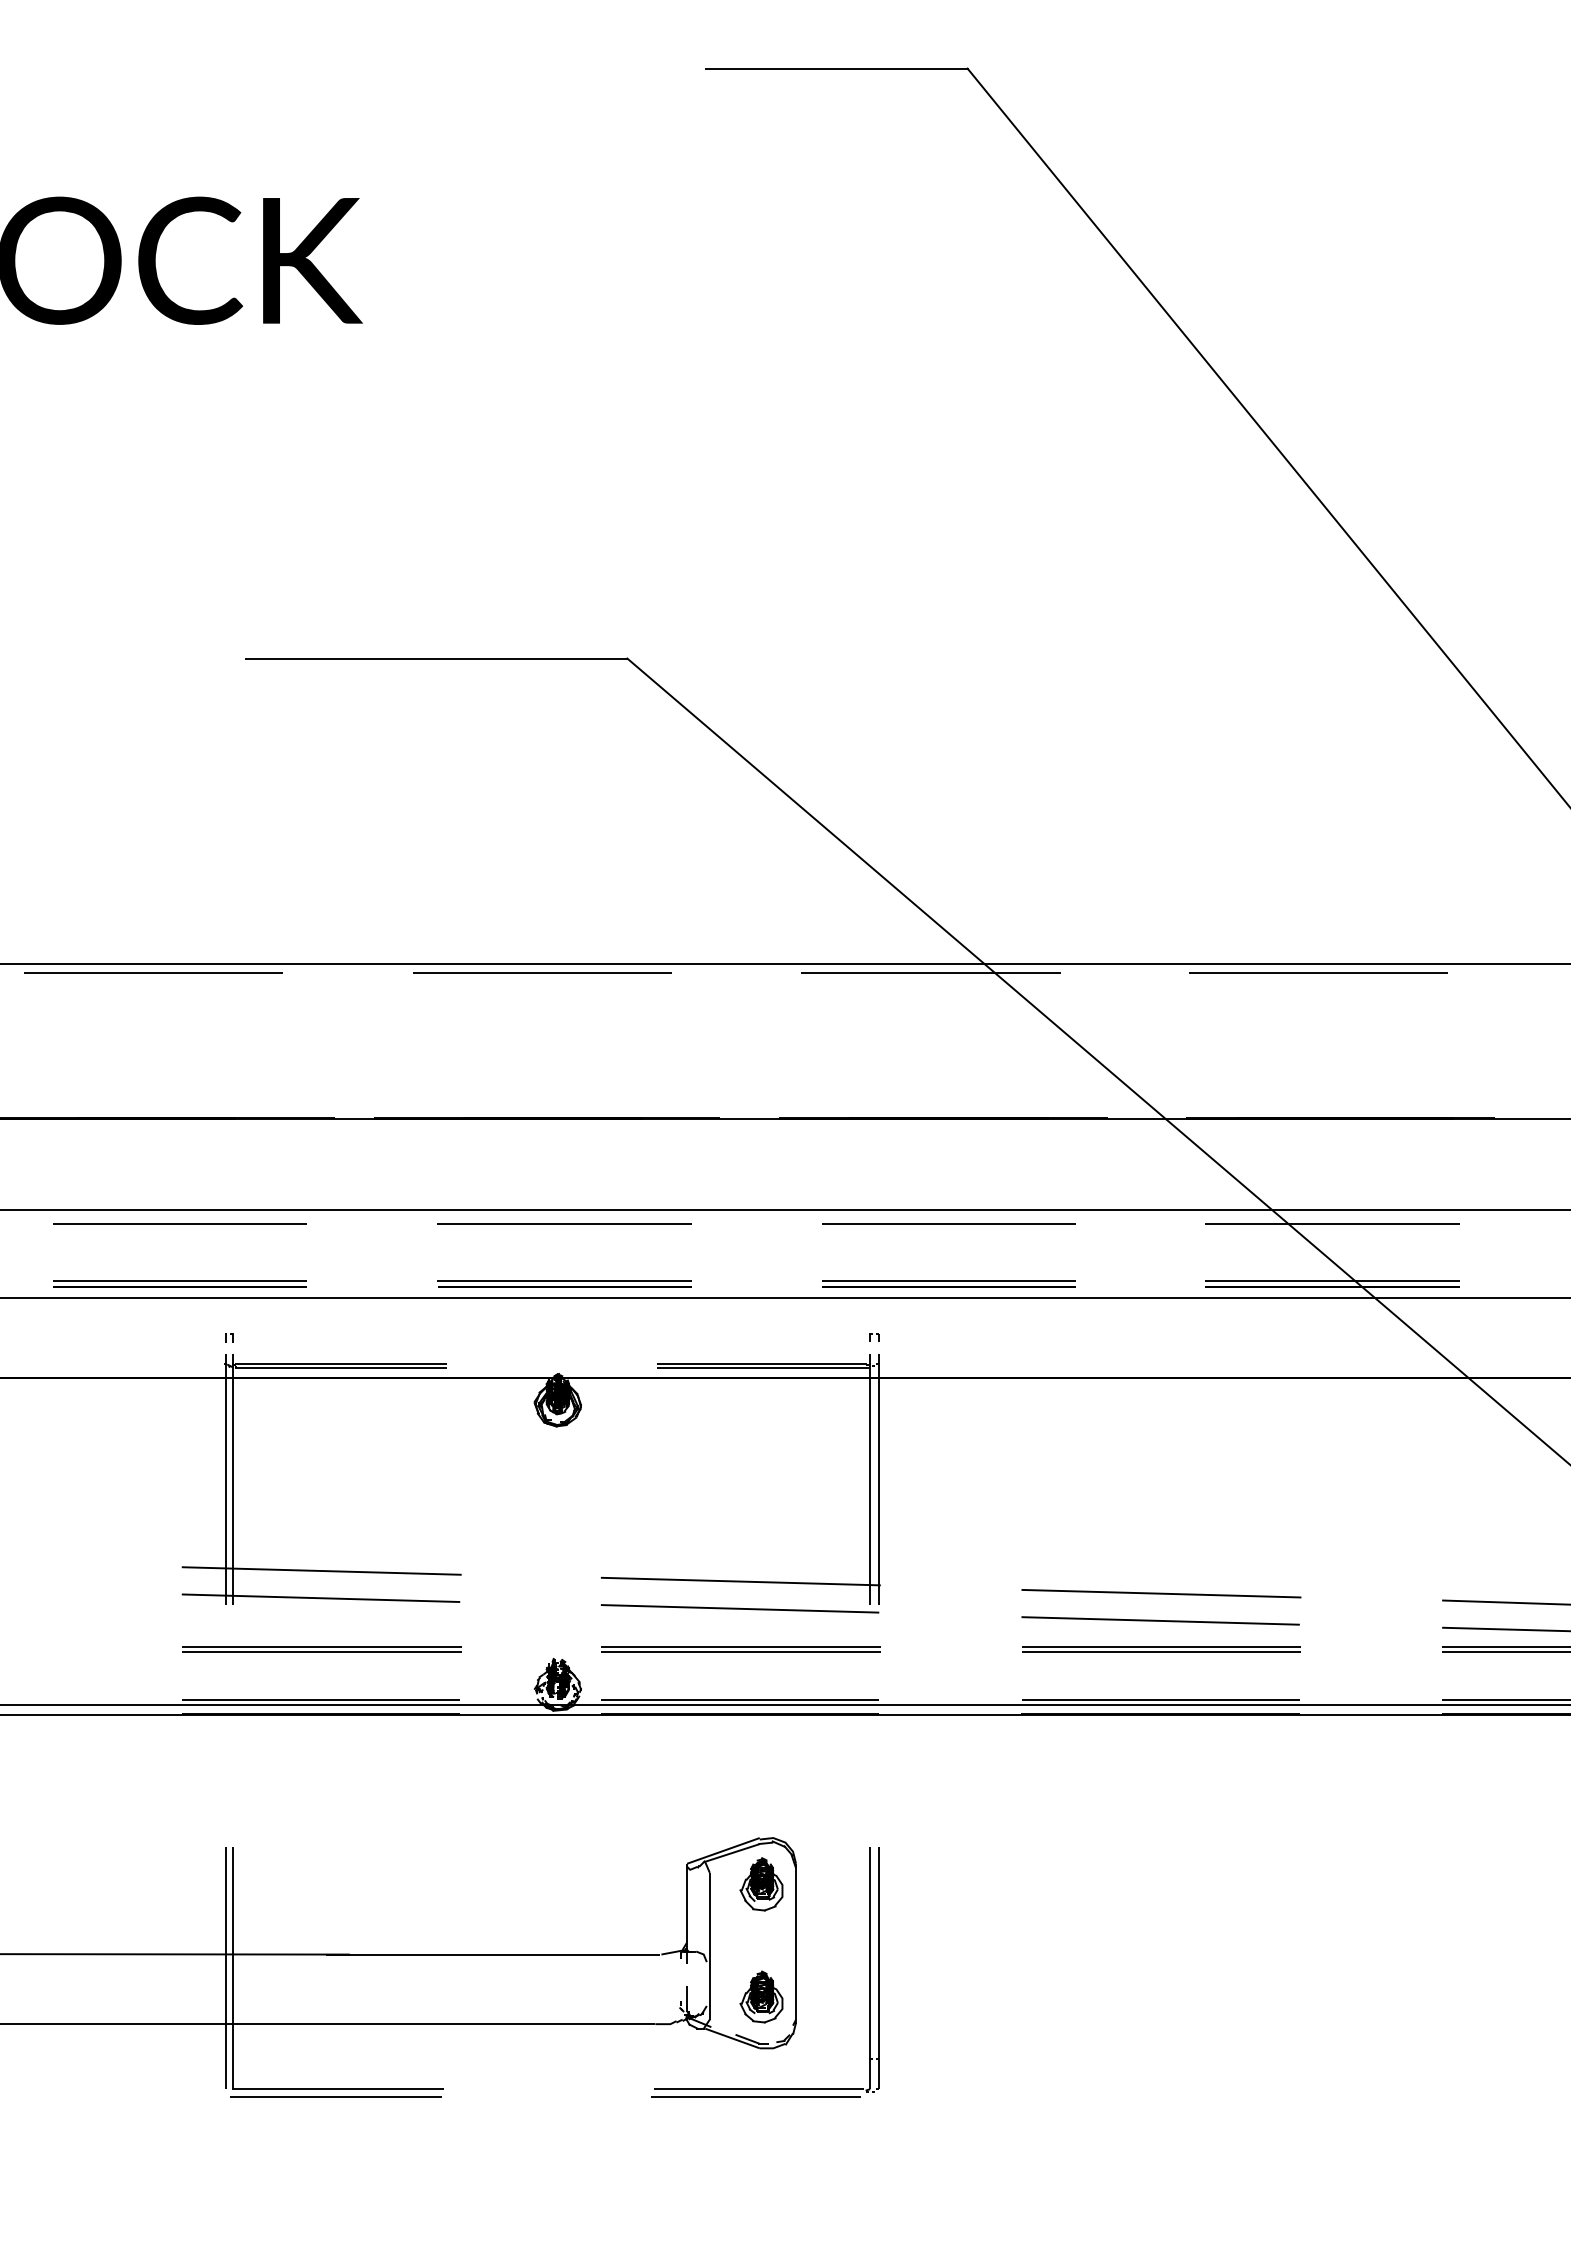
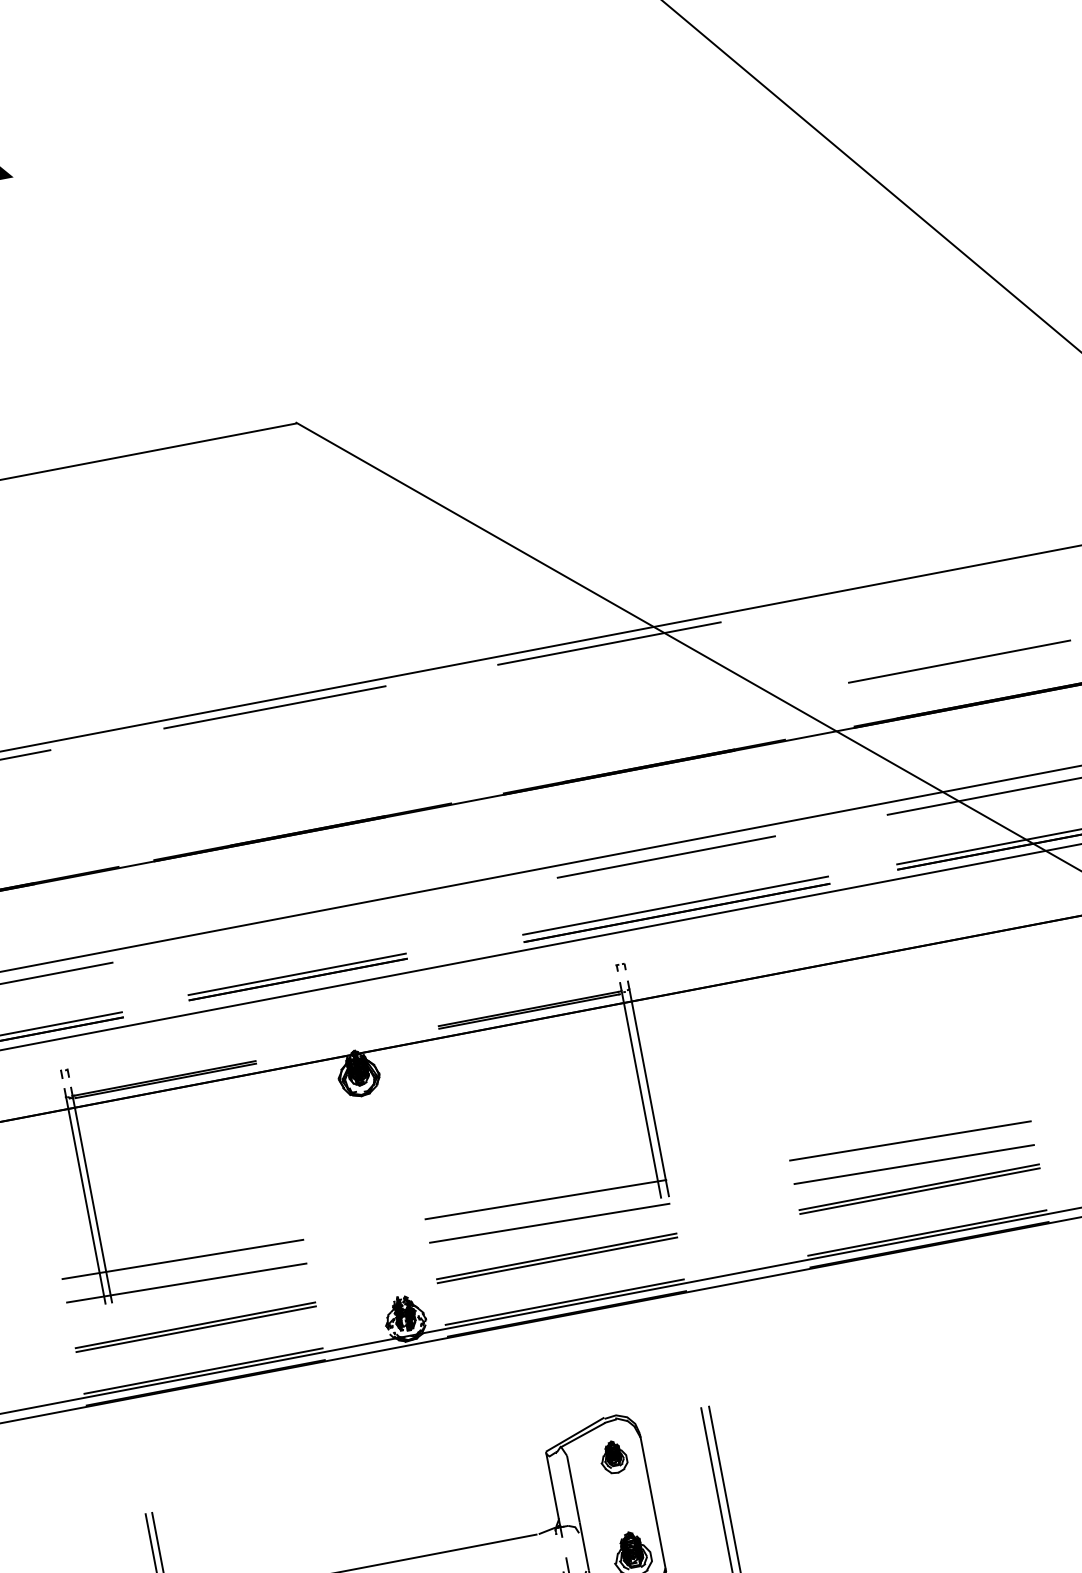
line: (1318, 972) -> (959, 661), moved
line: (564, 1223) -> (335, 920), removed
part: (564, 1283) -> (297, 976), moved
part: (948, 1283) -> (675, 908), size x1.4
part: (761, 1884) -> (613, 1457), size x0.7

